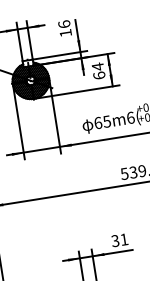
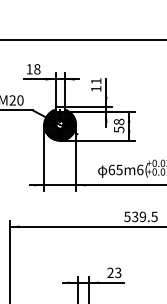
text: (64, 24) -> (96, 81), 16 -> 11
text: (98, 70) -> (119, 125), 64 -> 58
text: (119, 239) -> (114, 272), 31 -> 23

